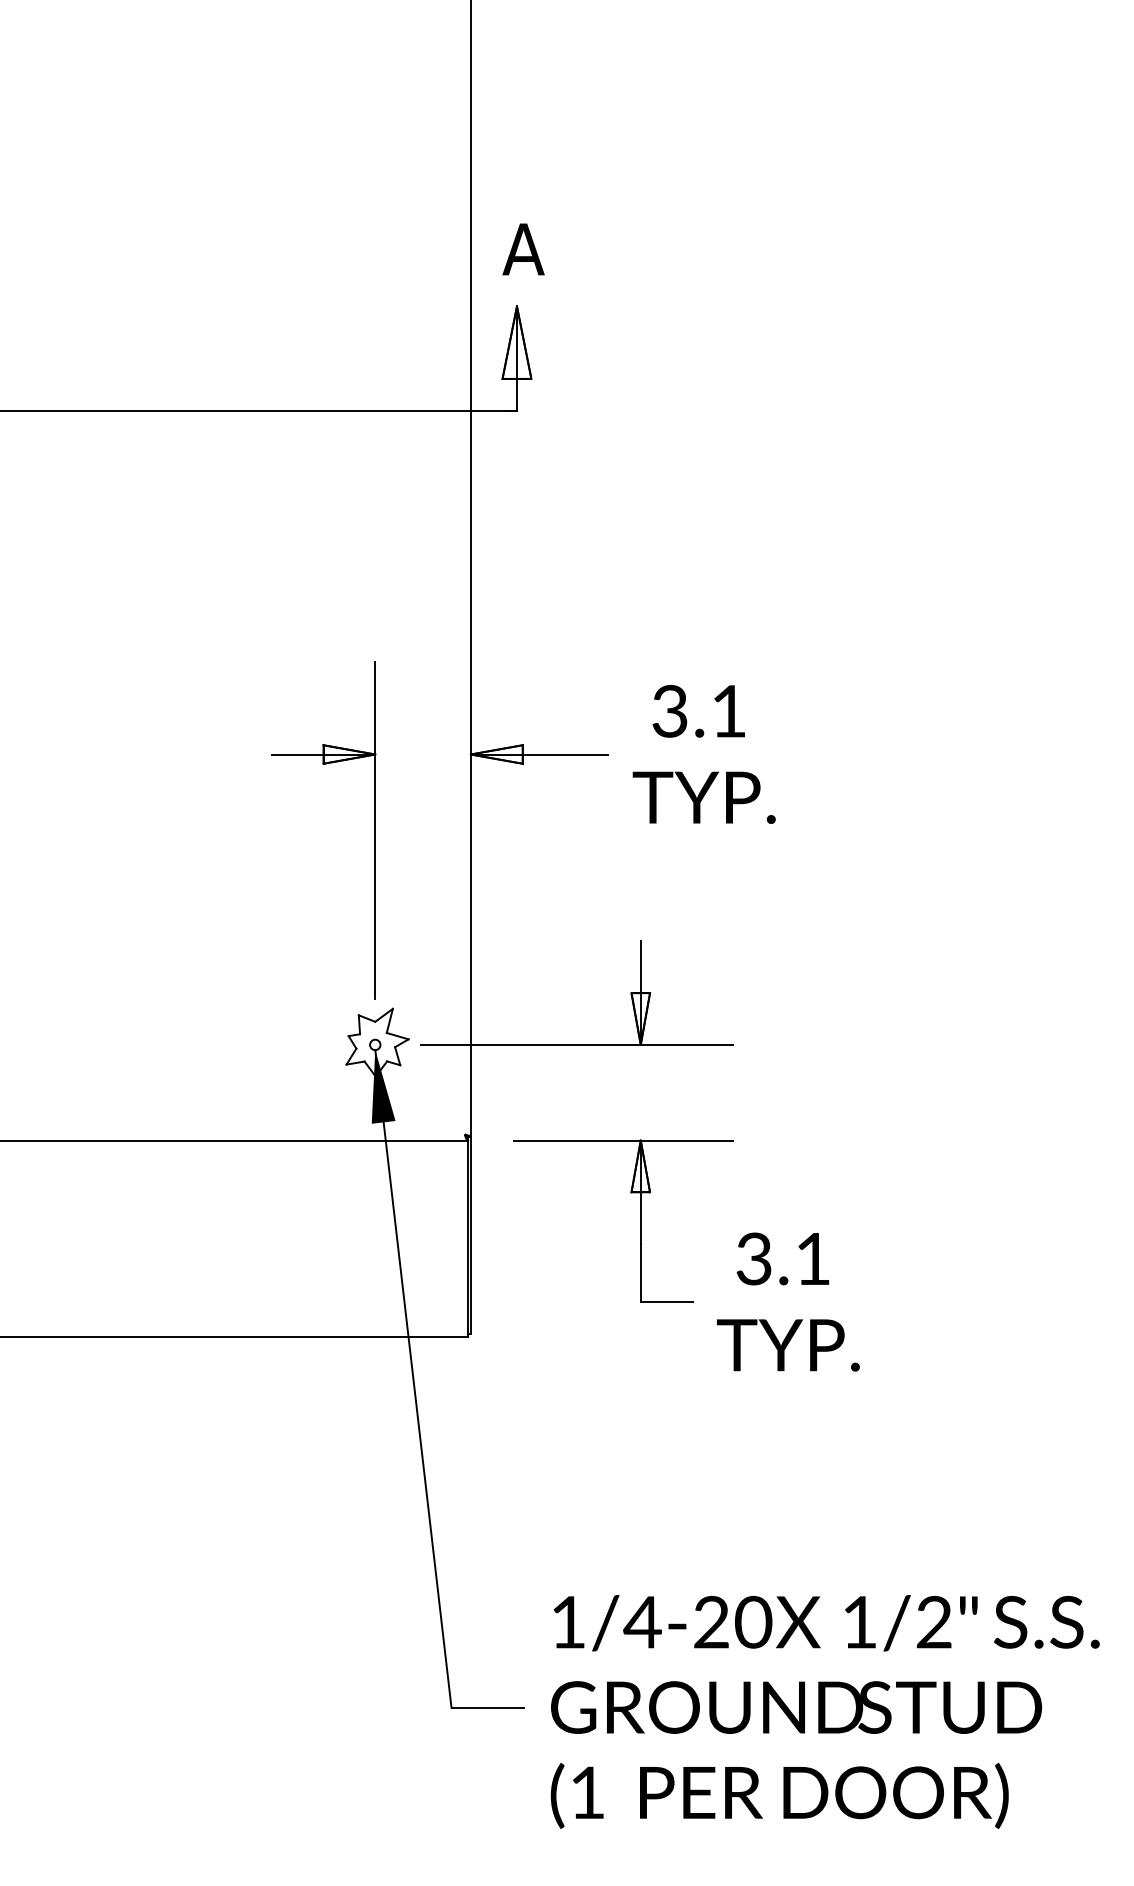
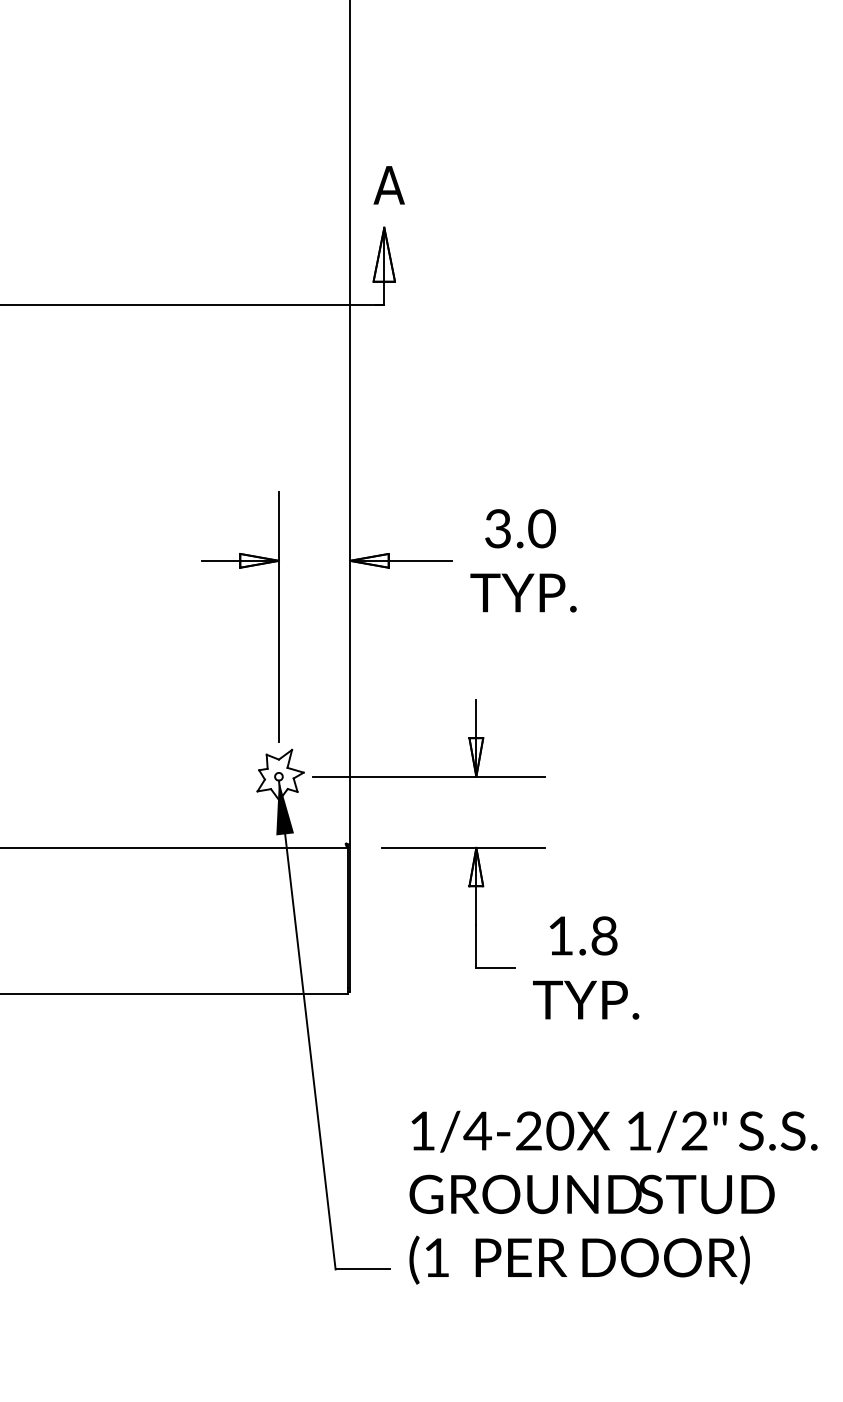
text: (728, 710) -> (541, 528), 3.1 -> 3.0
text: (783, 1258) -> (582, 935), 3.1 -> 1.8
text: (825, 1711) -> (613, 1197), moved

